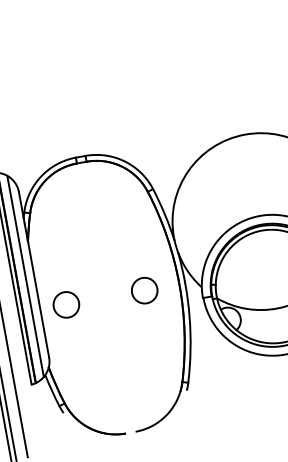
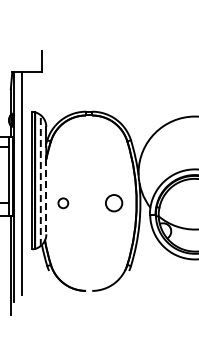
line: (25, 276) -> (40, 180), solid -> dashed
line: (38, 299) -> (46, 196), solid -> dashed
circle: (66, 305) -> (63, 203), size x0.6

